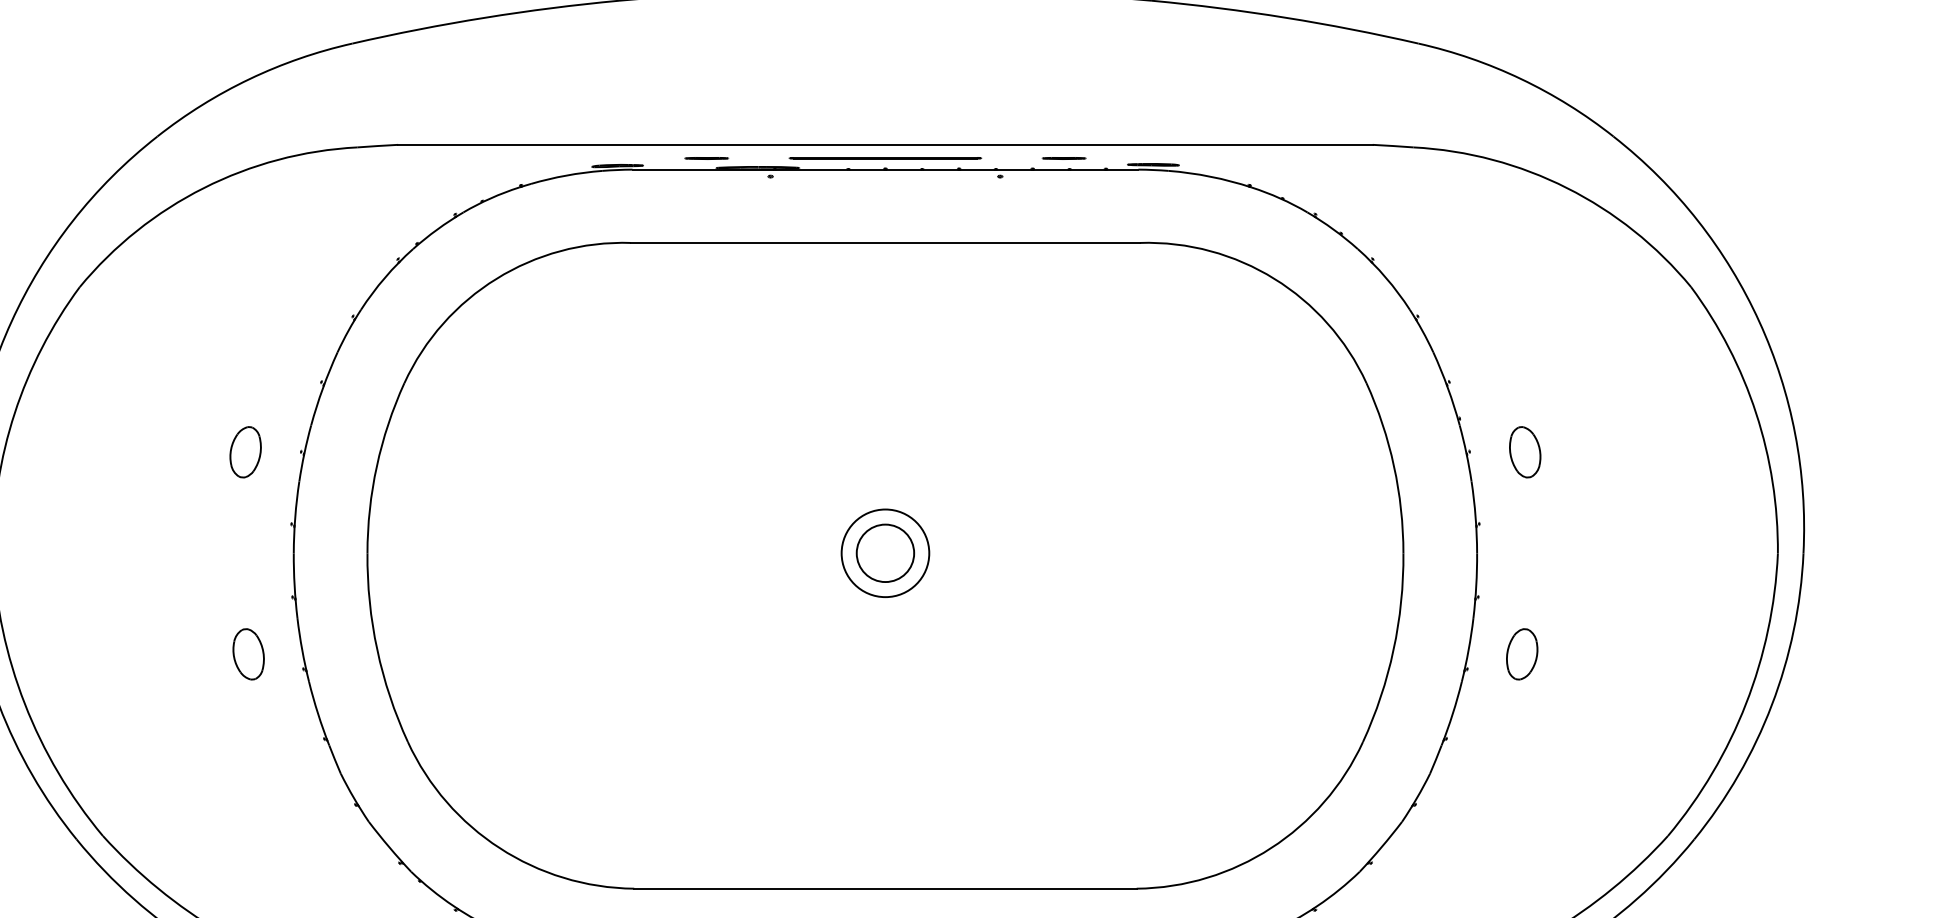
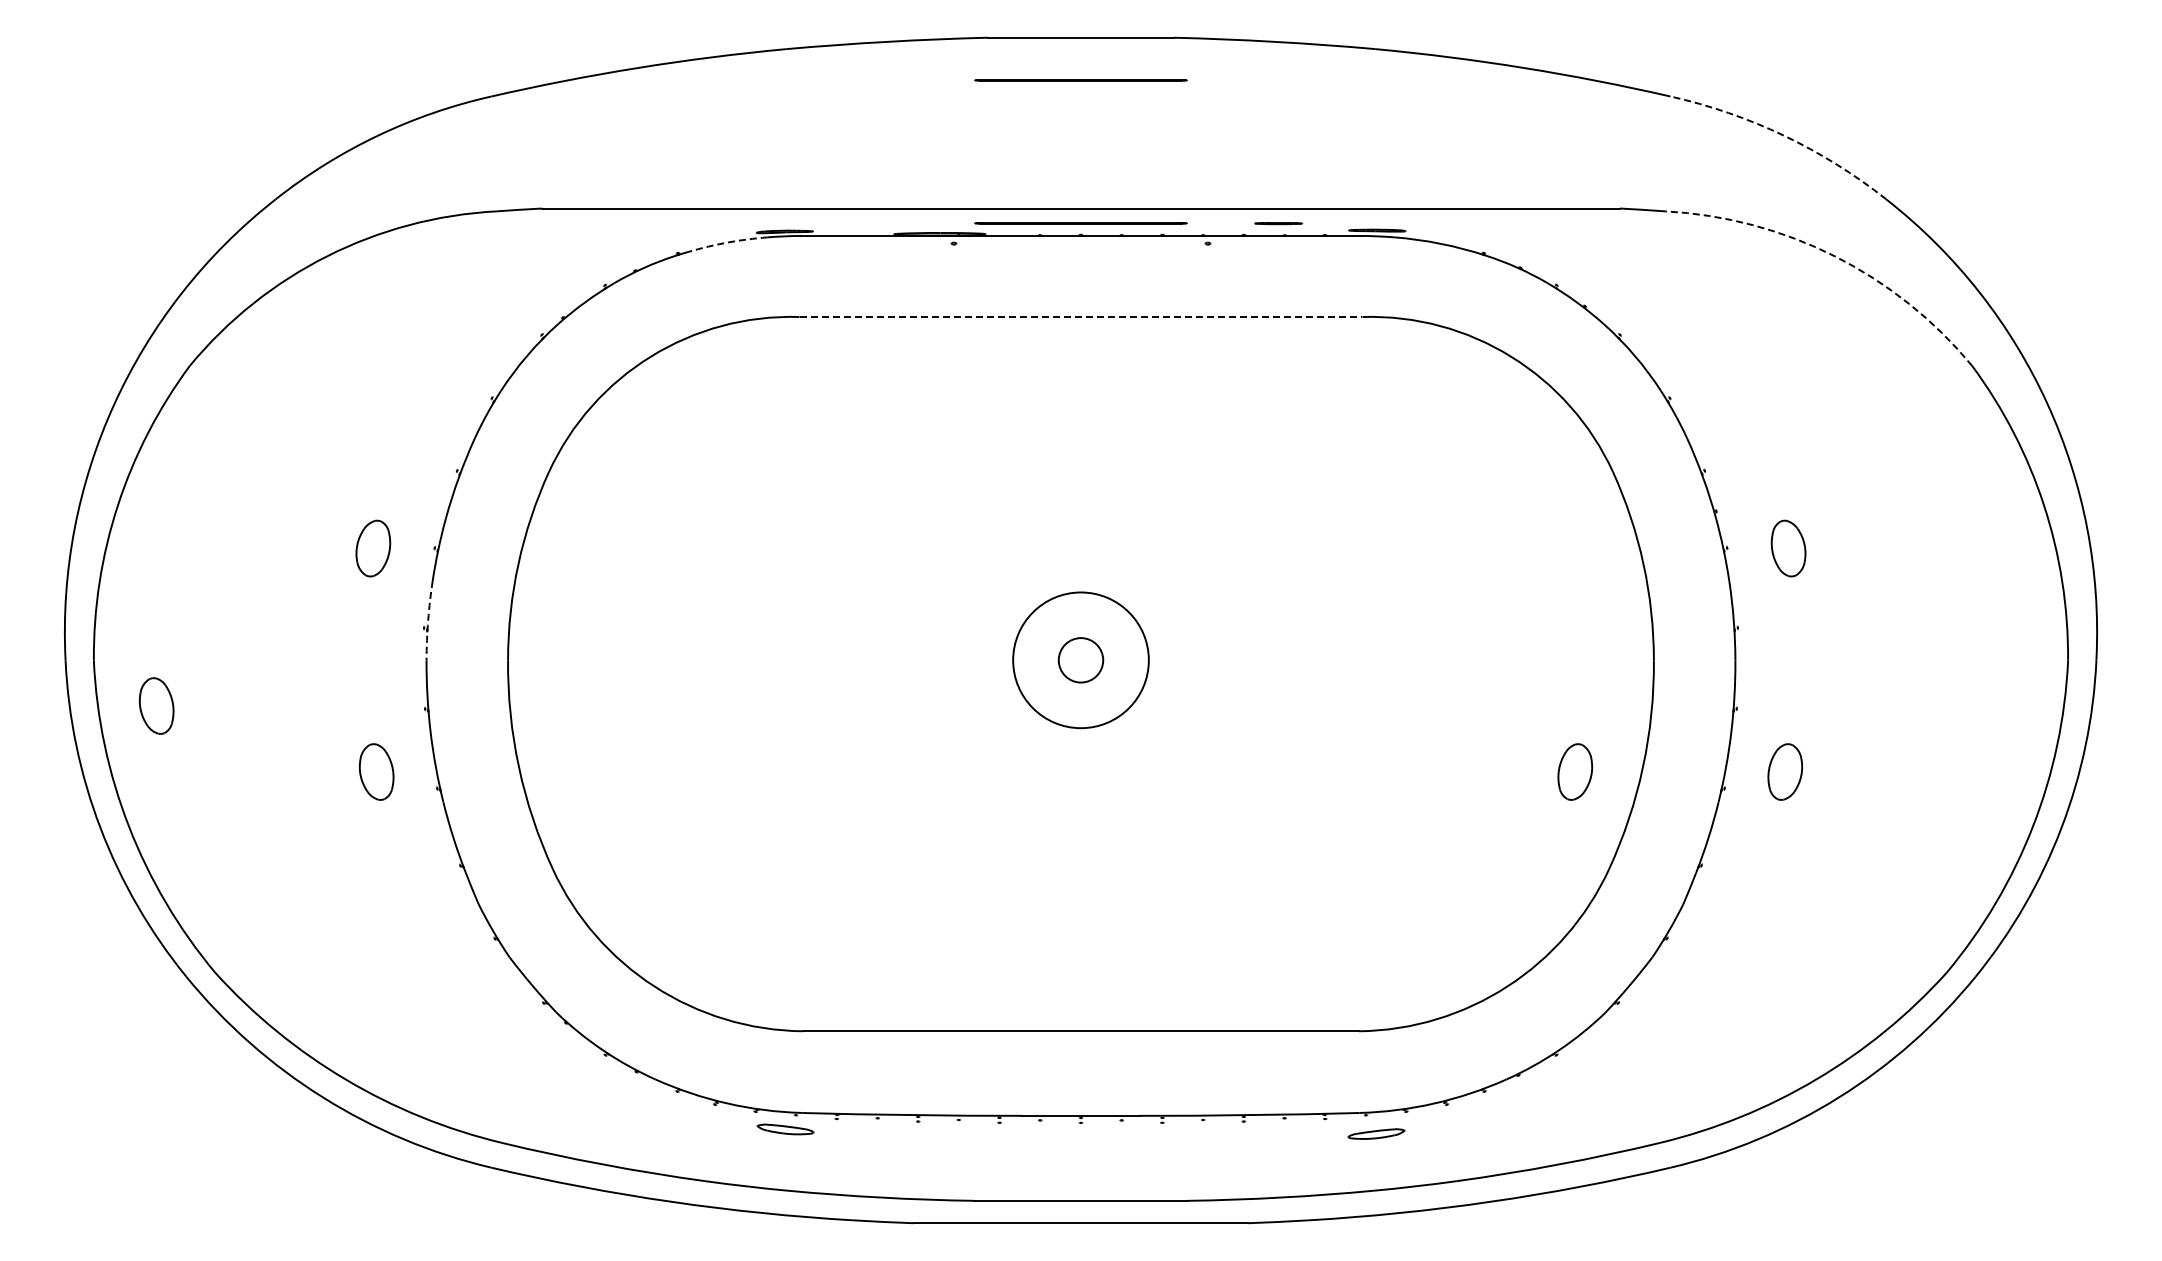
line: (885, 29) -> (1080, 80), added
arc: (1521, 78) -> (1784, 135), solid -> dashed
line: (706, 158) -> (882, 223), removed
arc: (566, 175) -> (728, 242), solid -> dashed
arc: (1566, 188) -> (1834, 256), solid -> dashed
line: (885, 243) -> (1081, 317), solid -> dashed
arc: (295, 517) -> (428, 620), solid -> dashed
circle: (885, 552) -> (1080, 659), size x1.4
circle: (885, 553) -> (1080, 660), size x0.7
part: (49, 594) -> (156, 705), added
part: (1332, 653) -> (1575, 771), added

